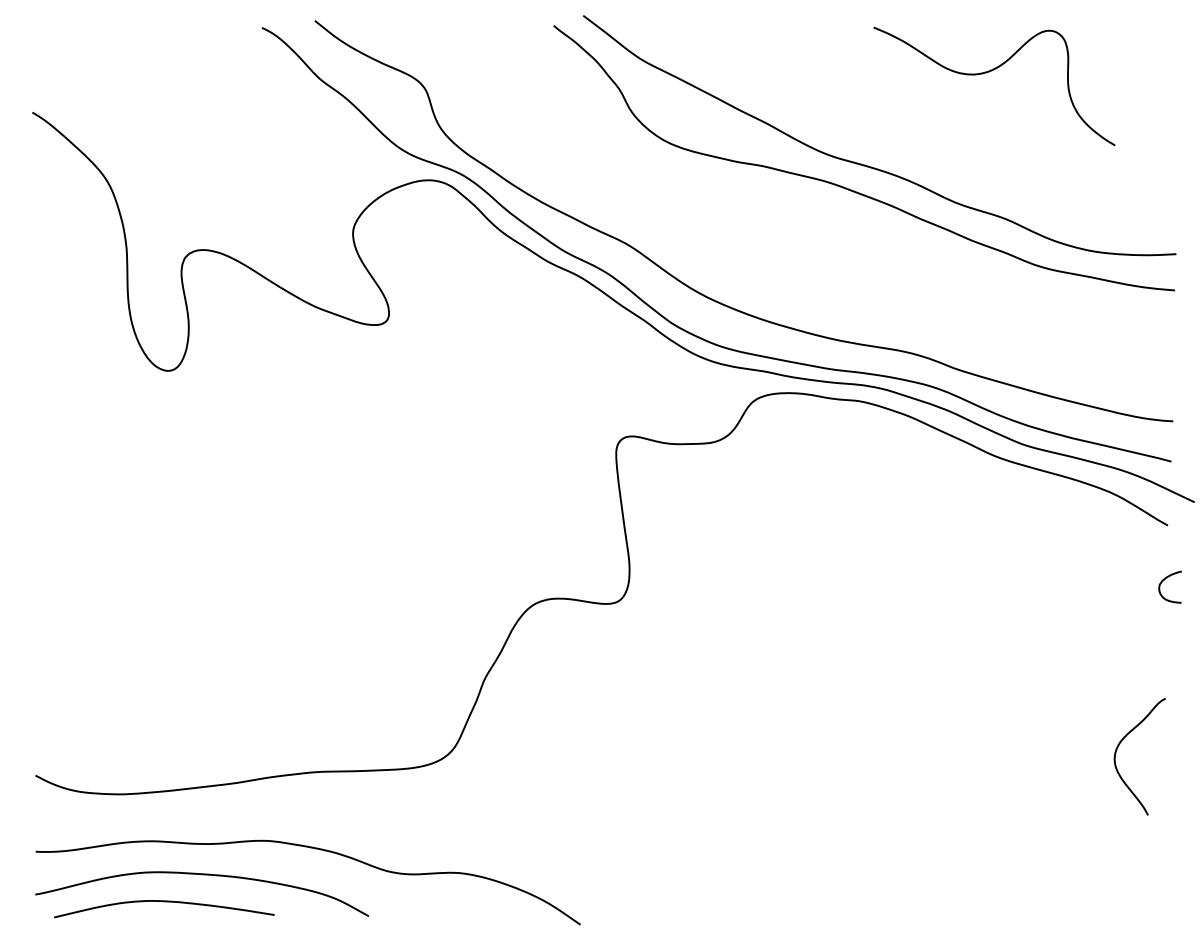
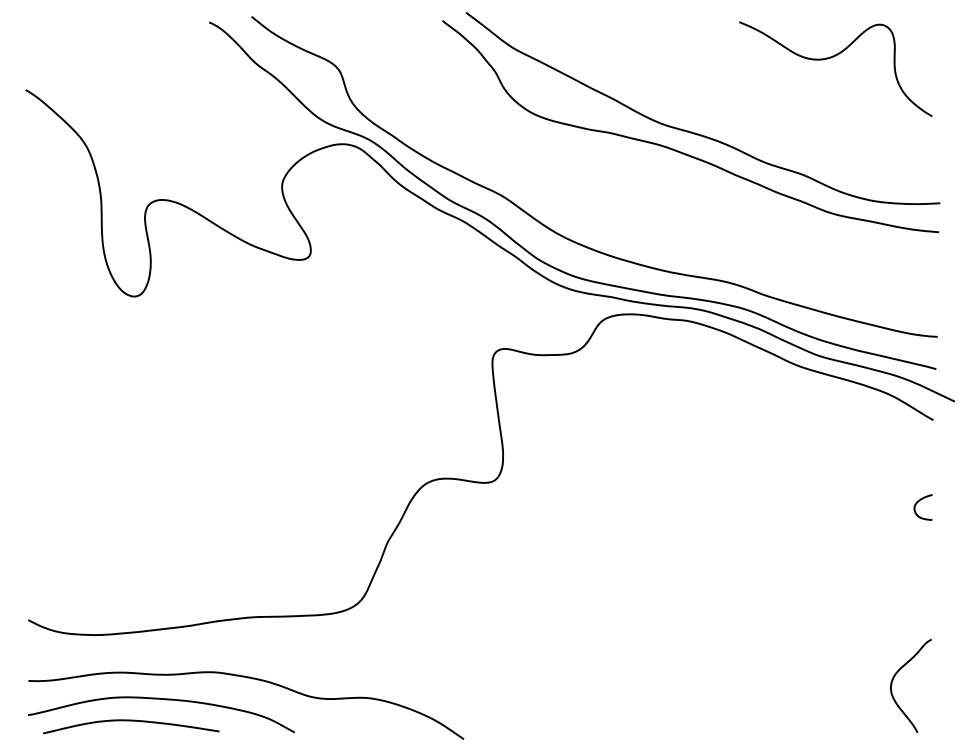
curve: (989, 73) -> (831, 58), moved
curve: (1161, 584) -> (916, 505), moved
curve: (1119, 747) -> (894, 678), moved

